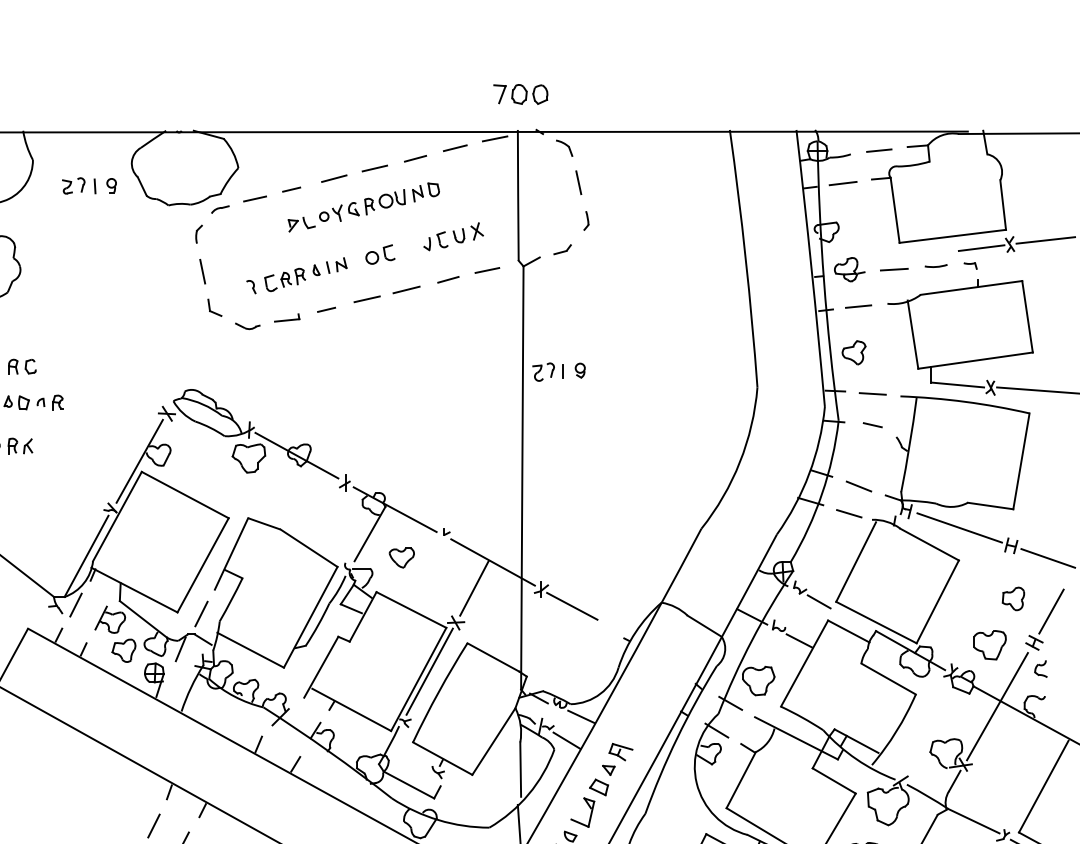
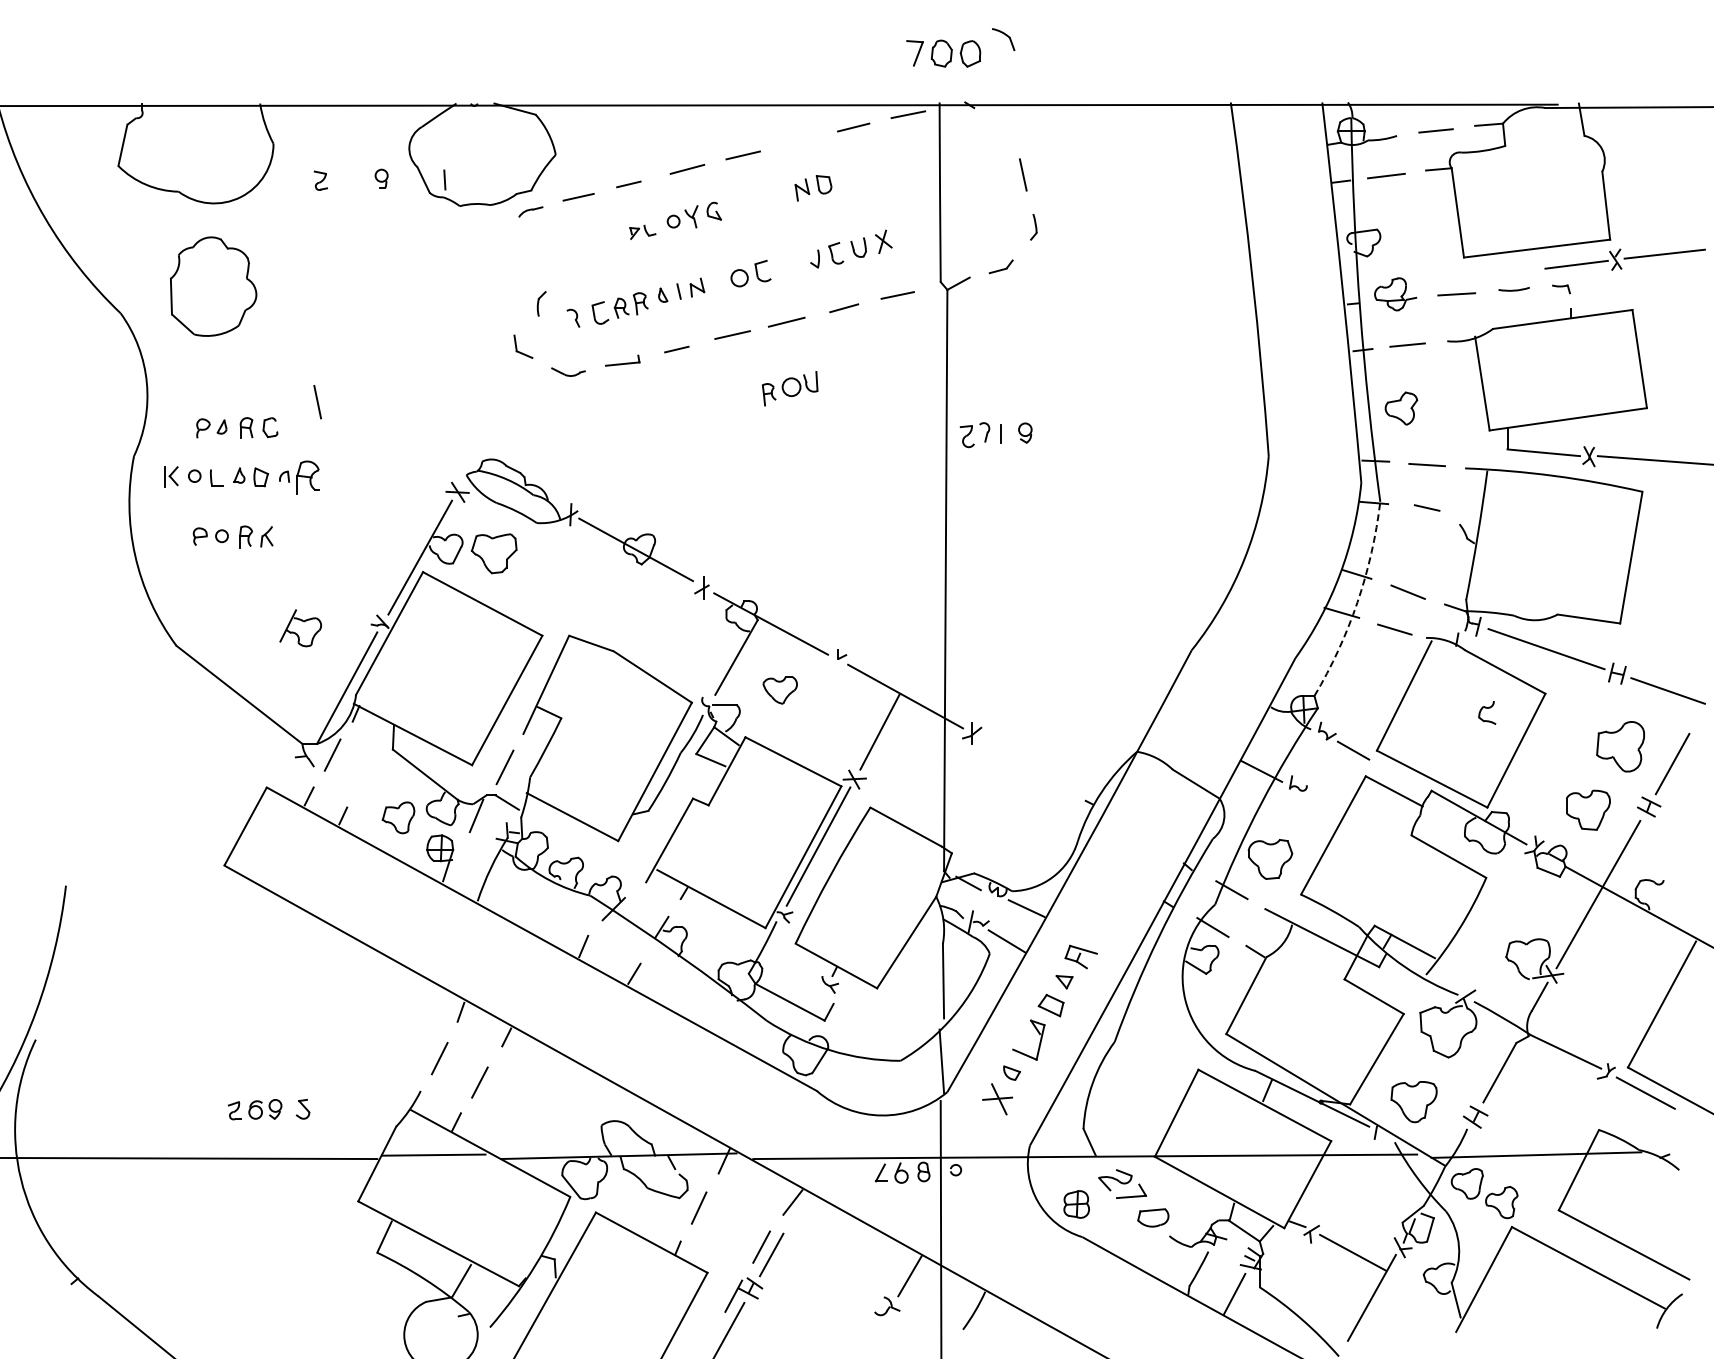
part: (564, 148) -> (1003, 39), moved
line: (415, 158) -> (798, 141), removed
part: (80, 184) -> (339, 177), removed
line: (94, 186) -> (444, 179), moved
part: (385, 202) -> (790, 388), moved
part: (301, 223) -> (642, 231), size x0.7
part: (198, 234) -> (541, 303), moved
line: (202, 271) -> (317, 402), moved
part: (57, 402) -> (307, 476), size x1.6
part: (248, 458) -> (493, 553), moved
arc: (822, 493) -> (1357, 602), solid -> dashed
part: (1012, 598) -> (1619, 746), size x1.6
line: (571, 606) -> (1013, 756), removed
part: (110, 619) -> (300, 628), moved
line: (798, 641) -> (1325, 804), removed
part: (1041, 668) -> (1487, 712), moved

